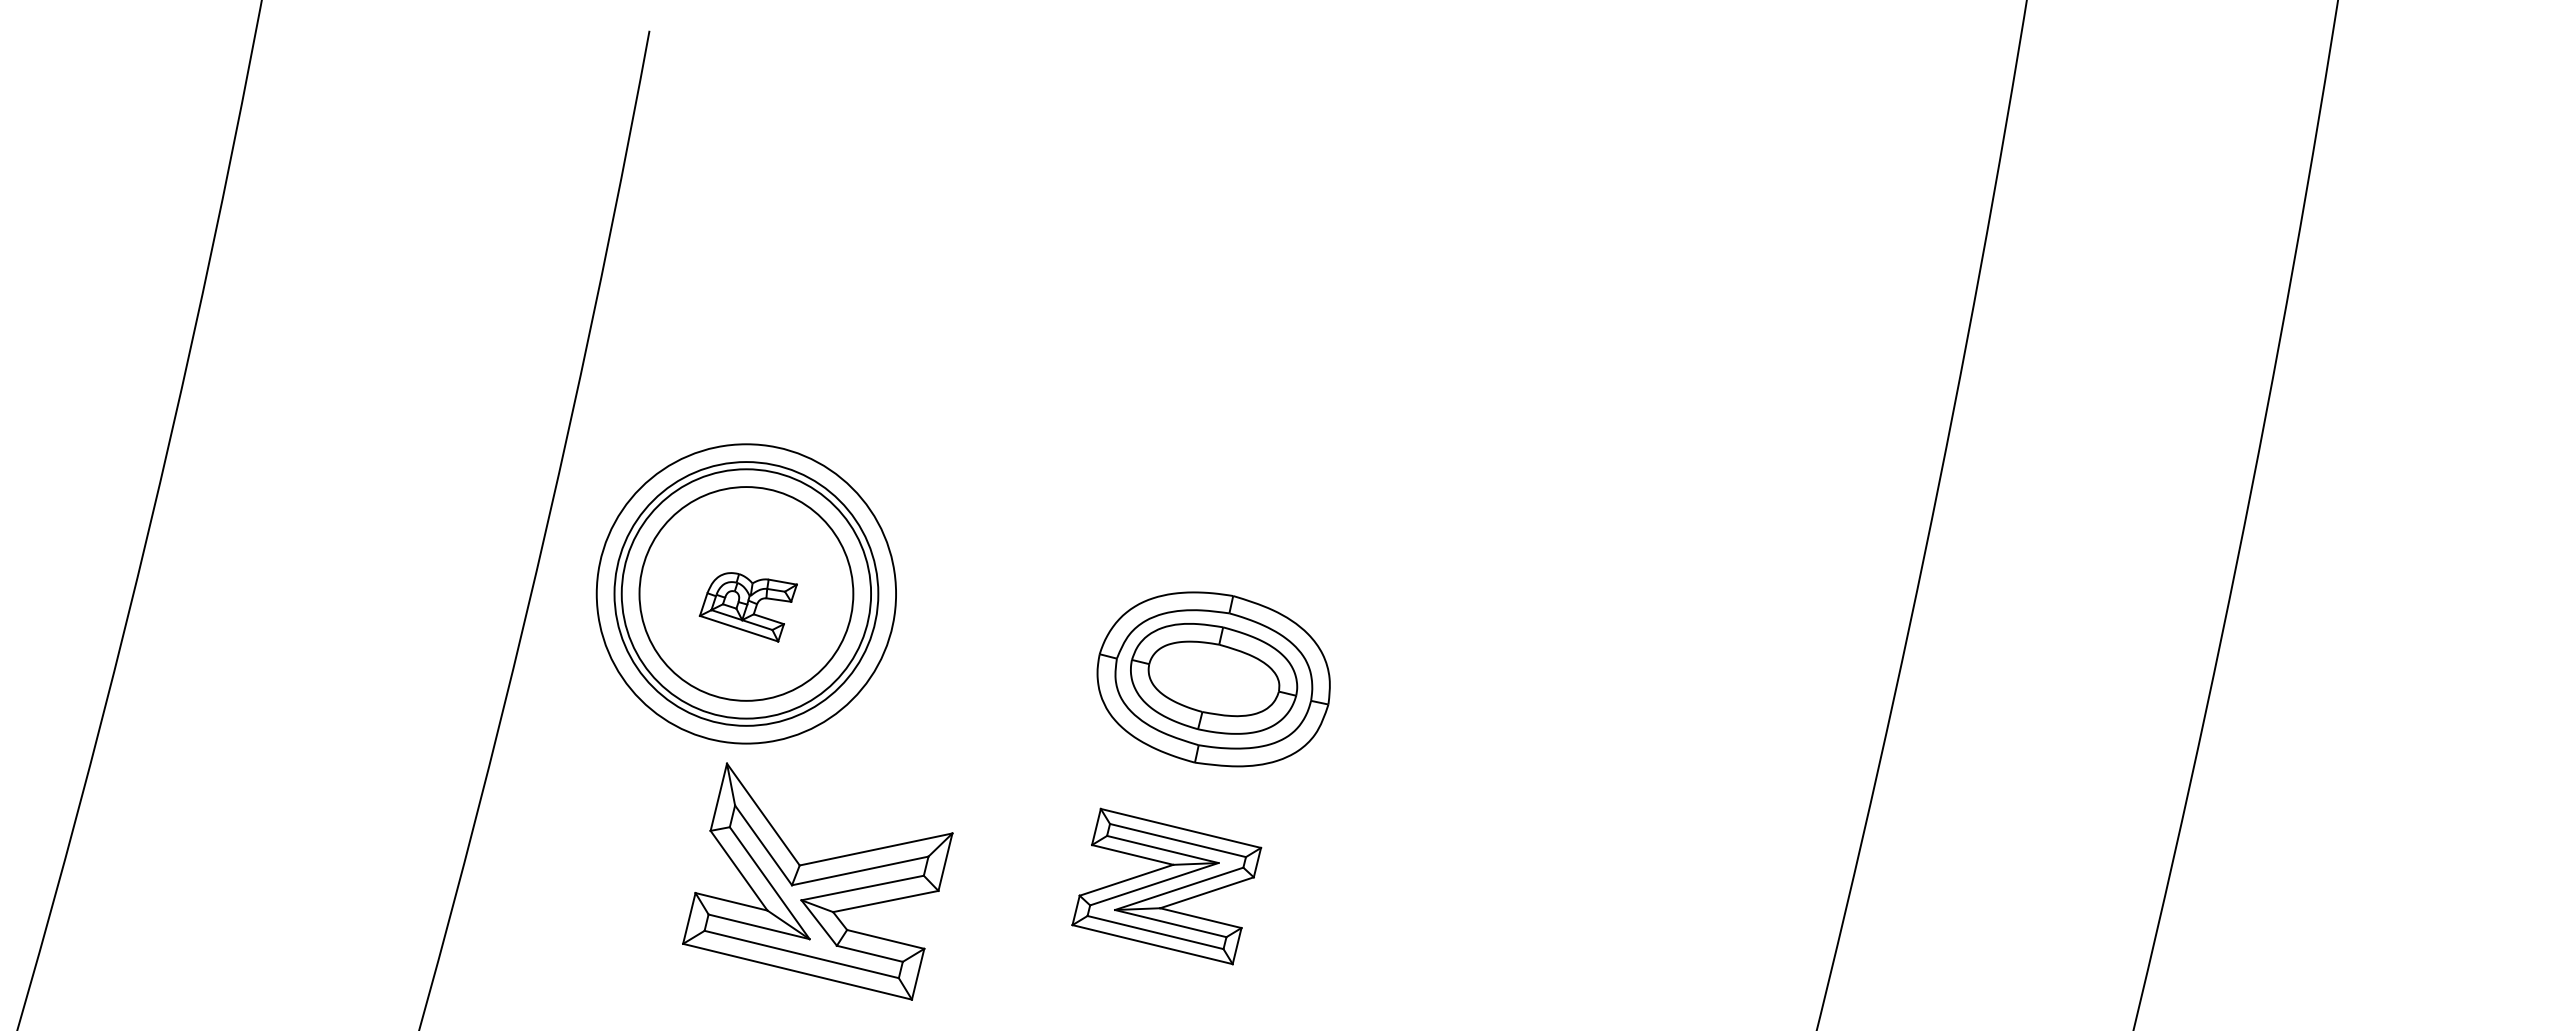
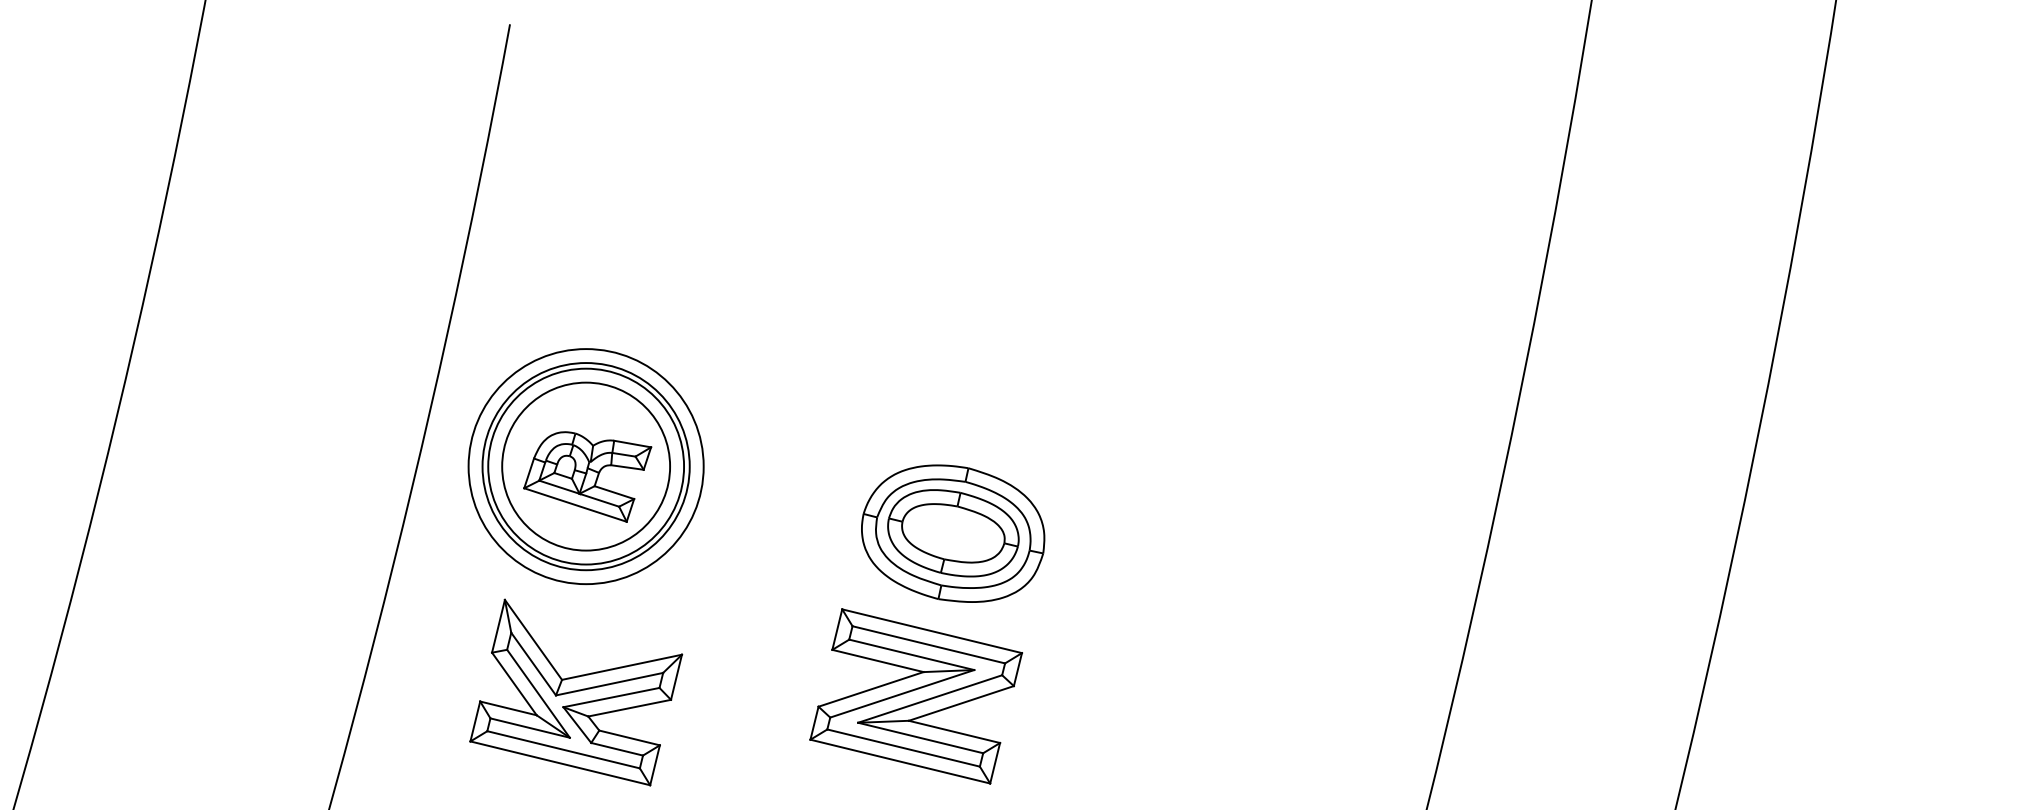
part: (748, 607) -> (587, 477), size x1.67
part: (817, 881) -> (575, 692), moved
part: (1166, 886) -> (916, 696), size x1.43

